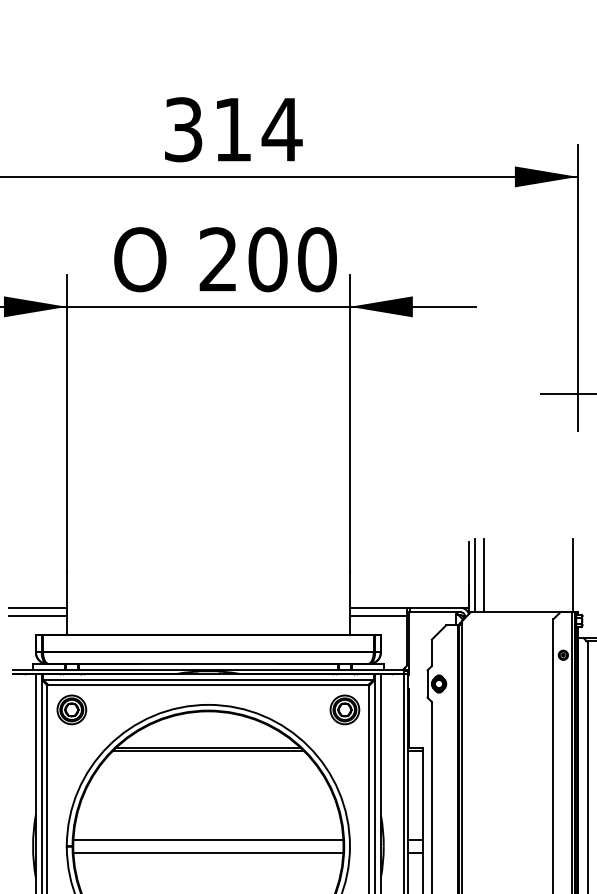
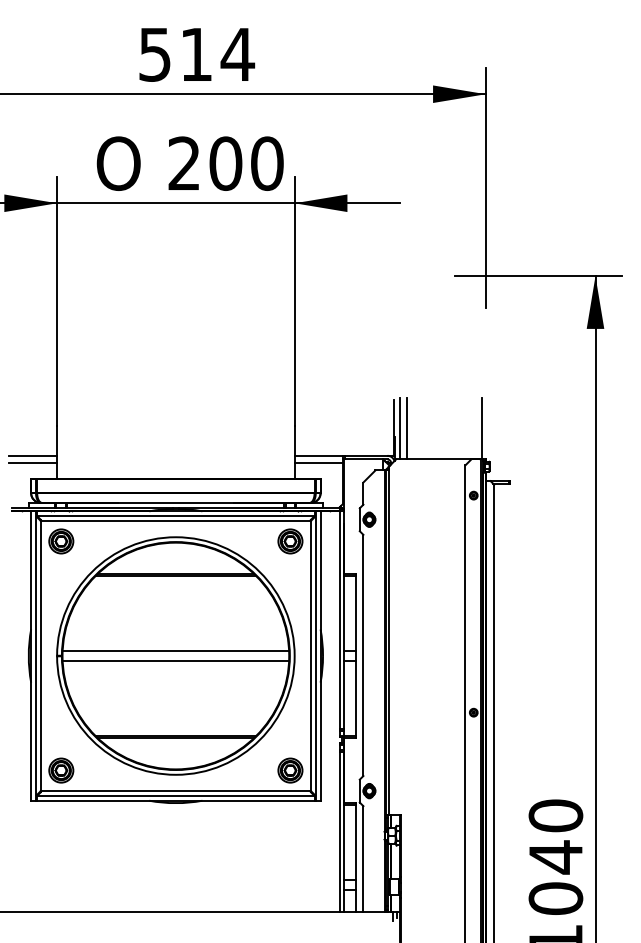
text: (182, 129) -> (154, 54), 314 -> 514

